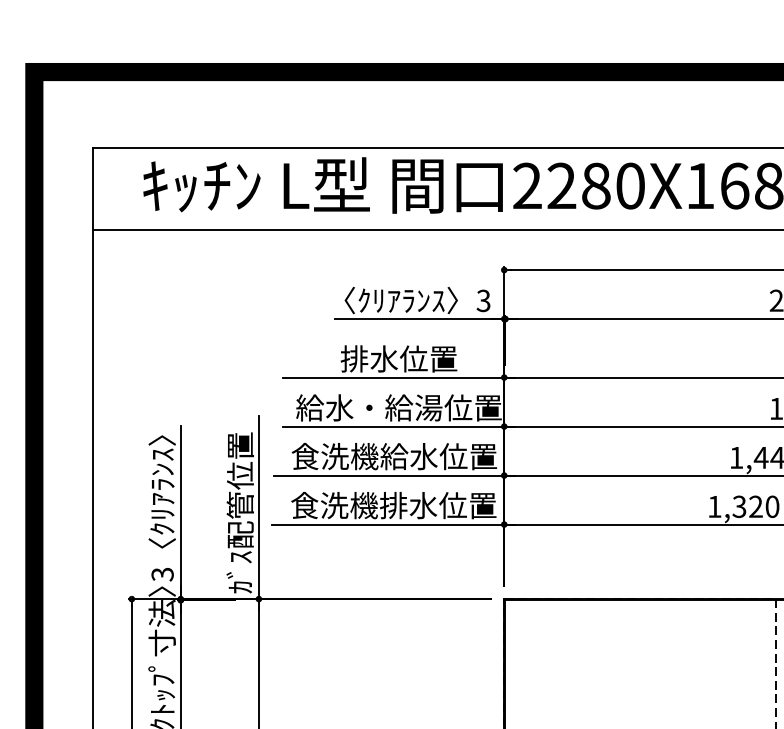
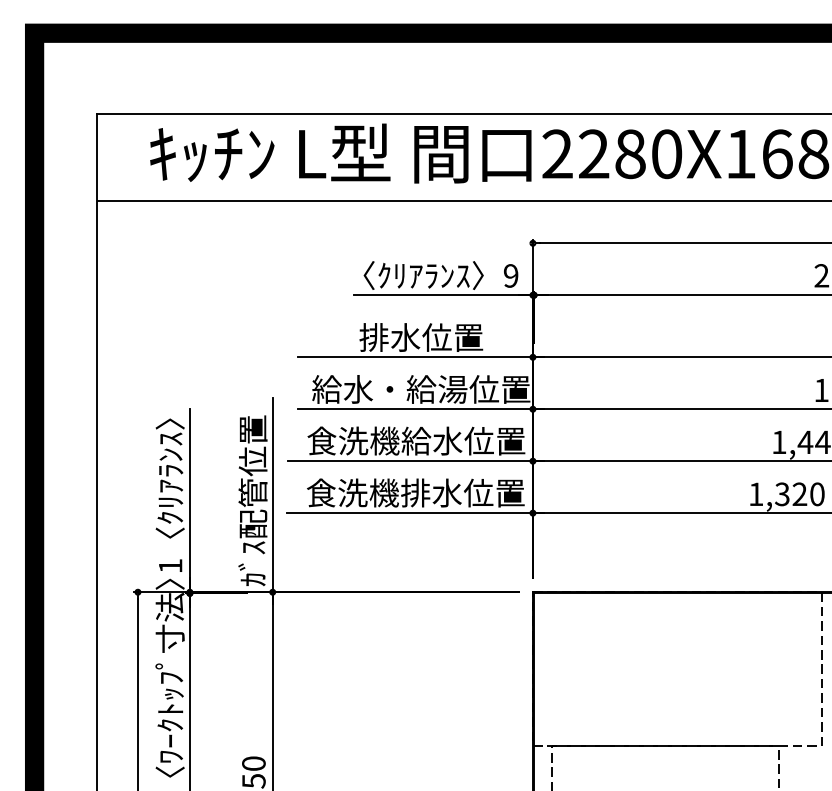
text: (483, 300) -> (510, 275), 3 -> 9
text: (162, 574) -> (170, 566), 3 -> 1

